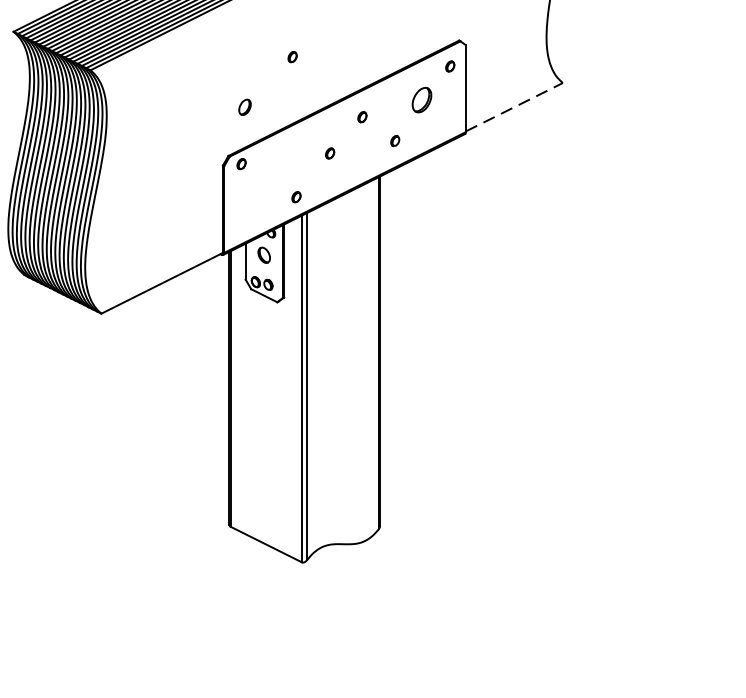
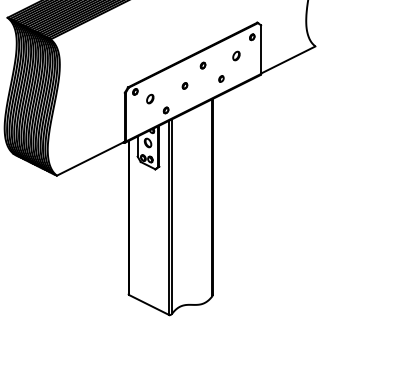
part: (291, 56) -> (163, 31), removed
part: (422, 99) -> (236, 55), size x0.62
part: (245, 106) -> (150, 98), moved
line: (514, 106) -> (288, 59), dashed -> solid

